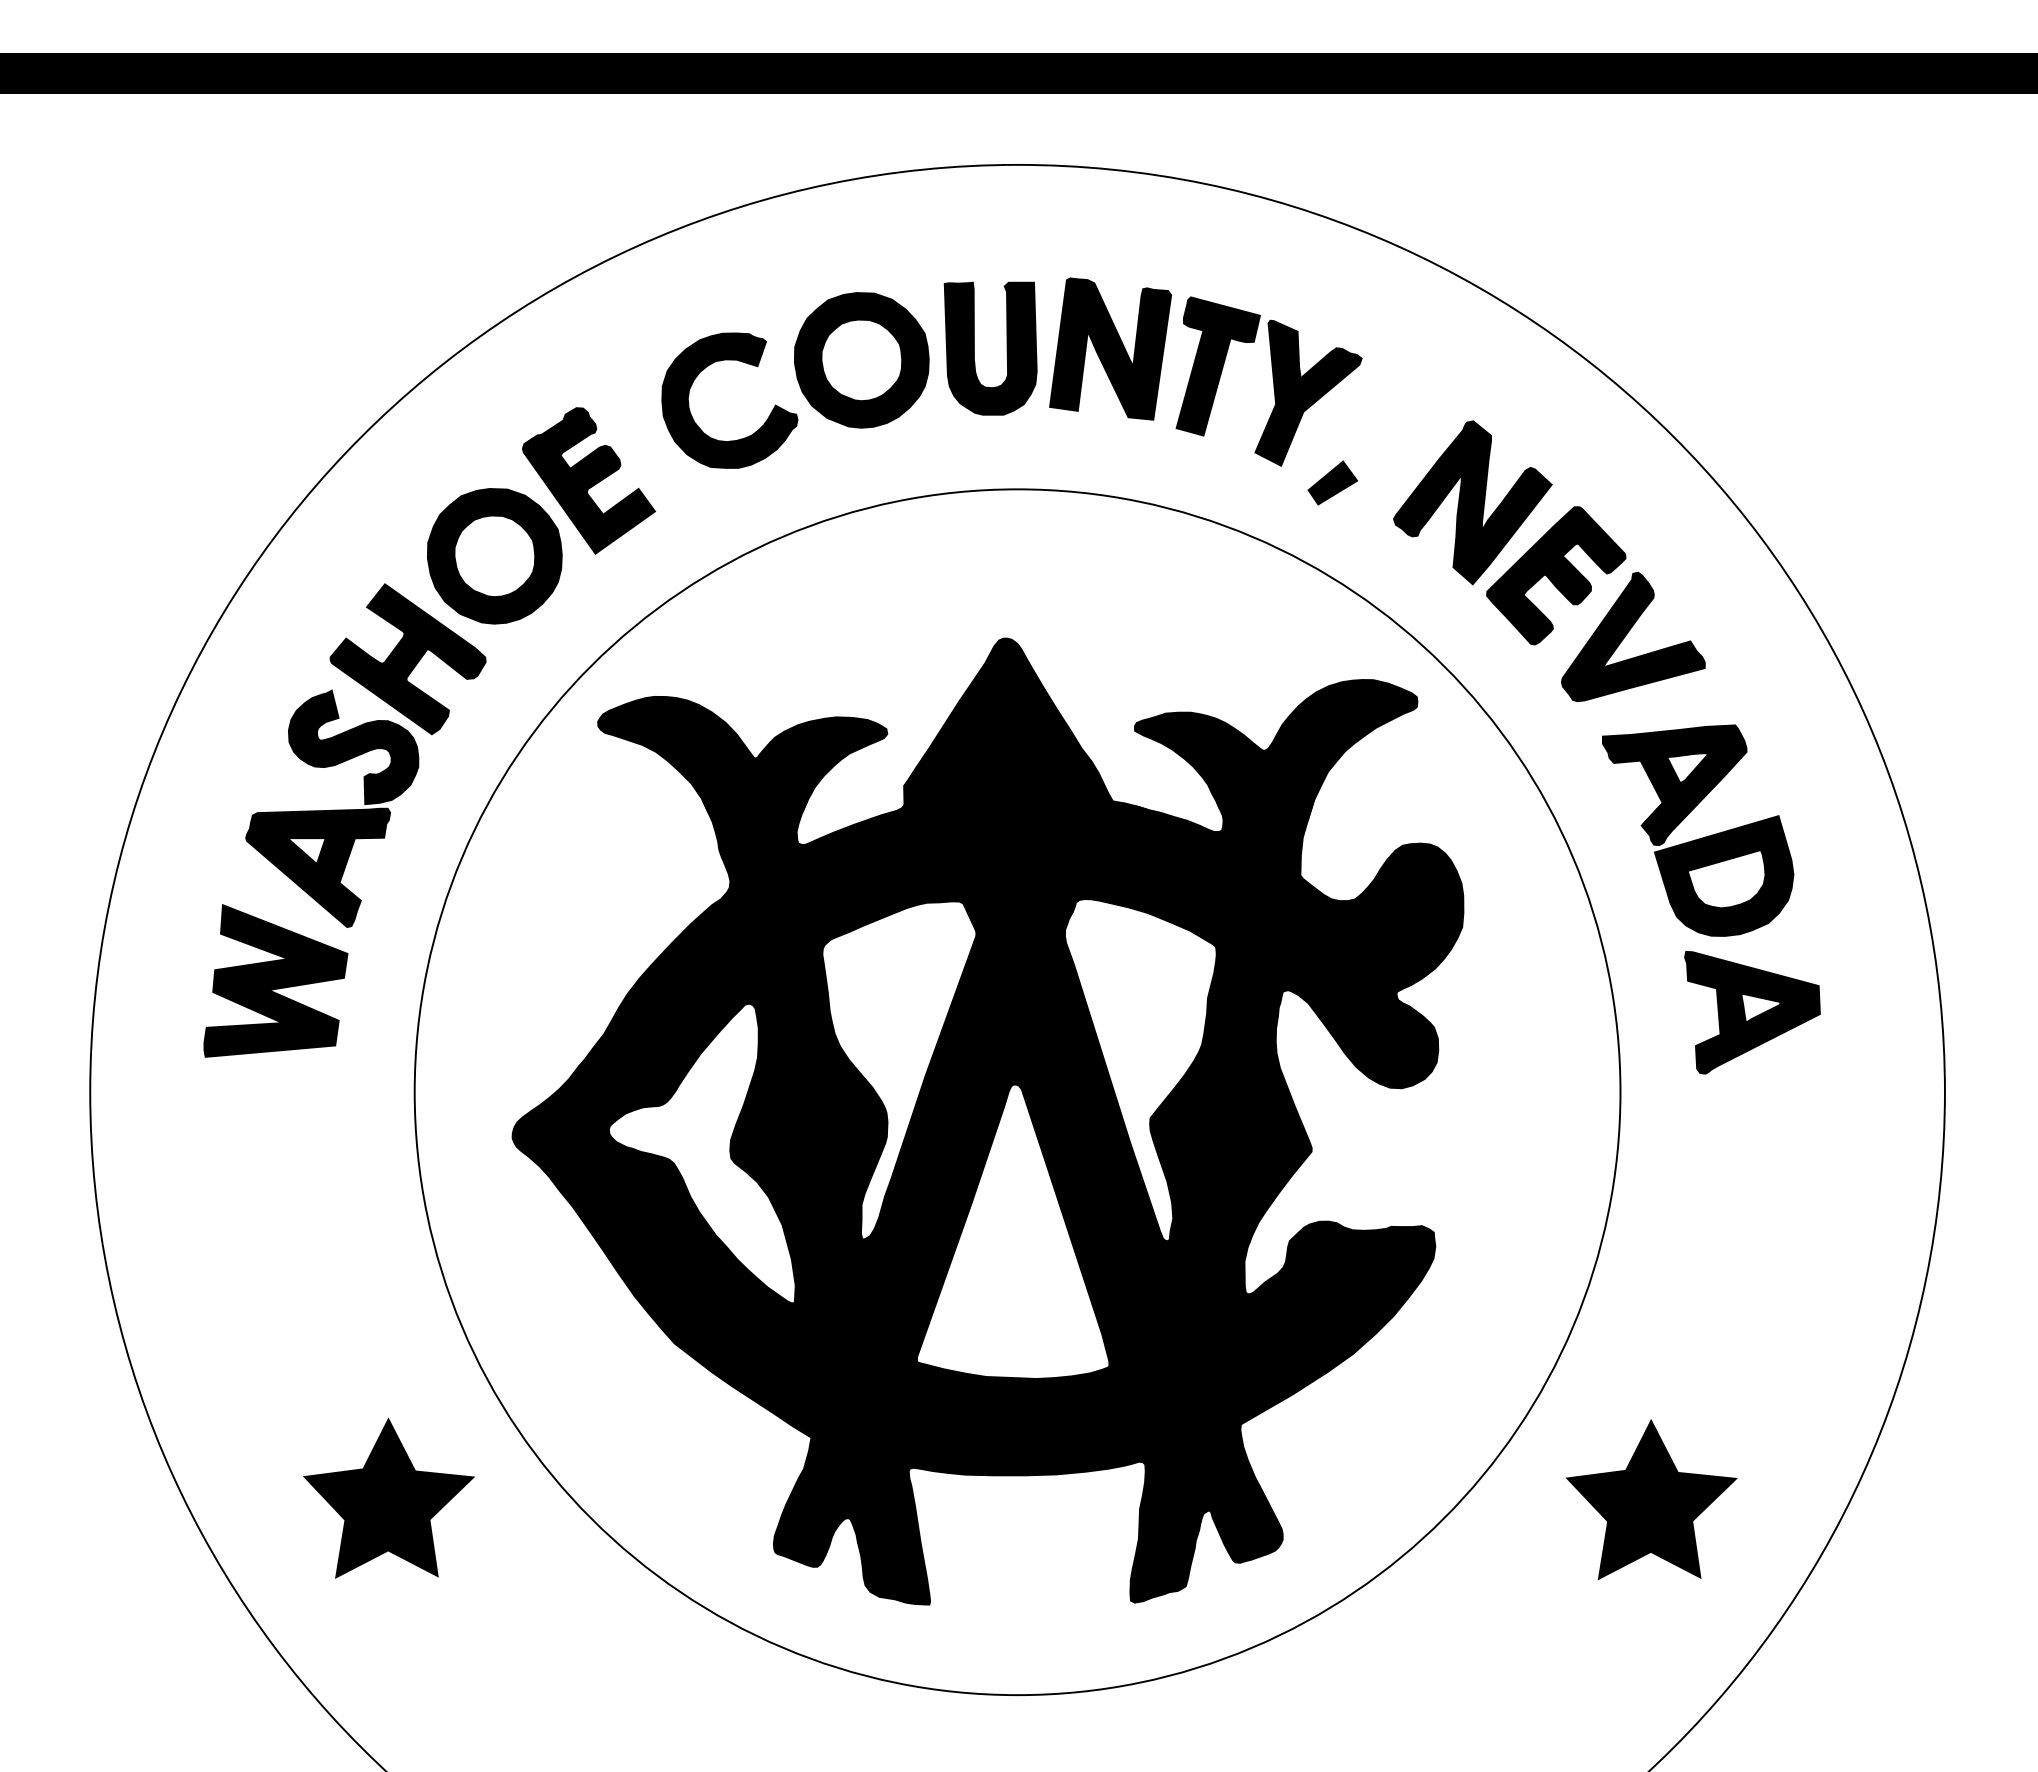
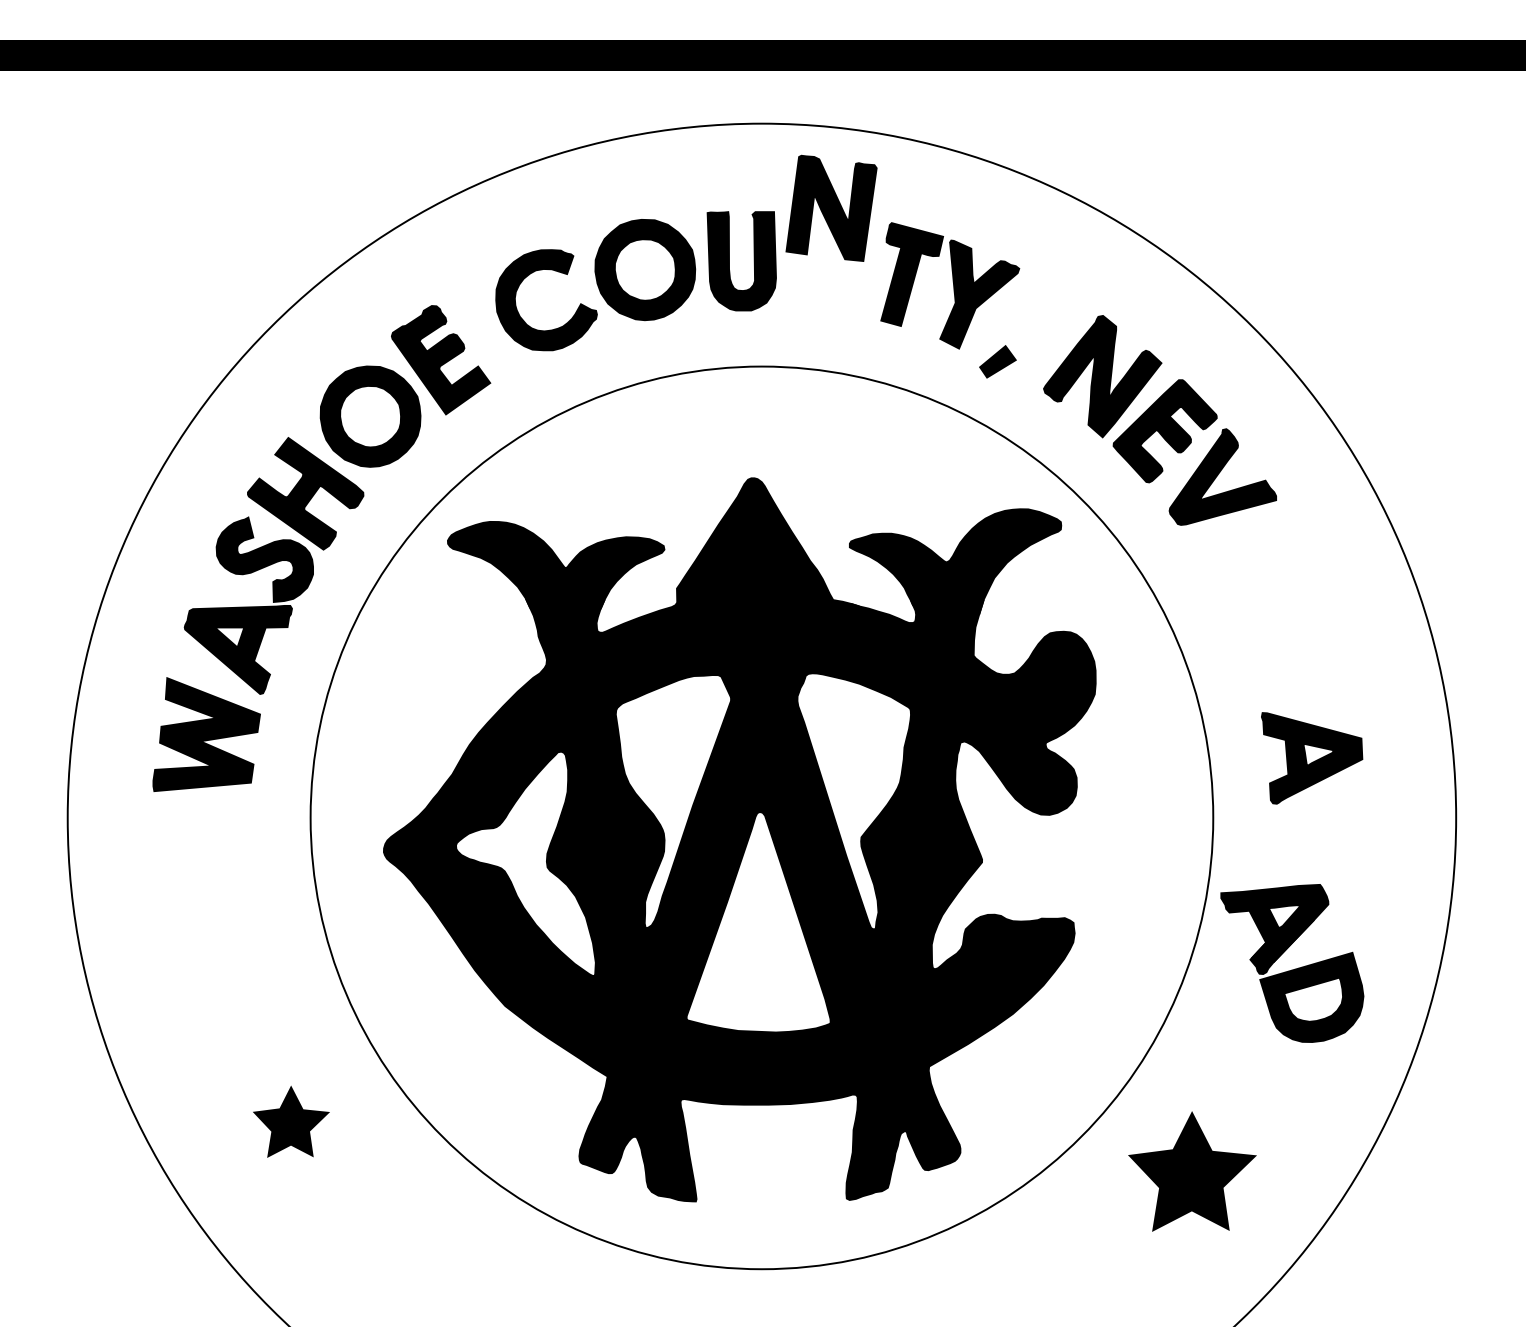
part: (1110, 348) -> (831, 207), moved
part: (1701, 837) -> (1294, 968), moved
part: (388, 1497) -> (291, 1121), size x0.6
part: (1651, 1499) -> (1192, 1171), moved

